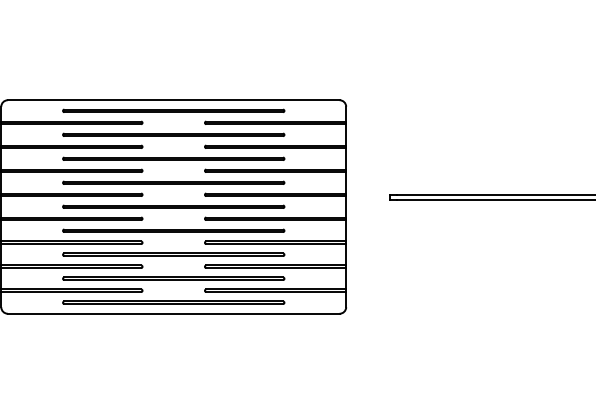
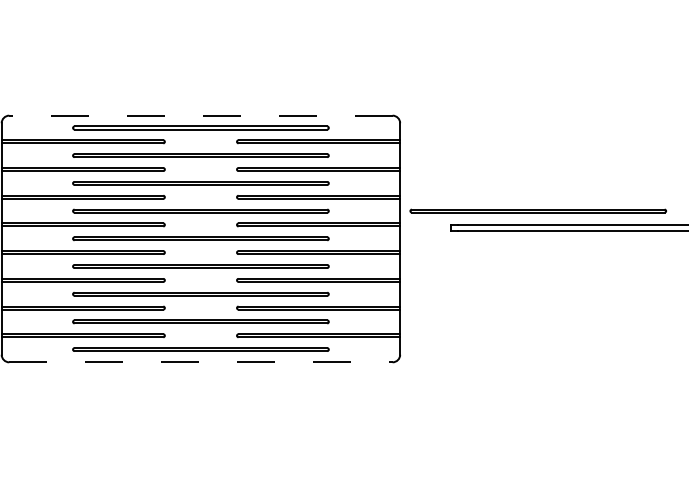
line: (173, 100) -> (200, 115), solid -> dashed
line: (465, 182) -> (538, 210), added
line: (173, 313) -> (200, 362), solid -> dashed

